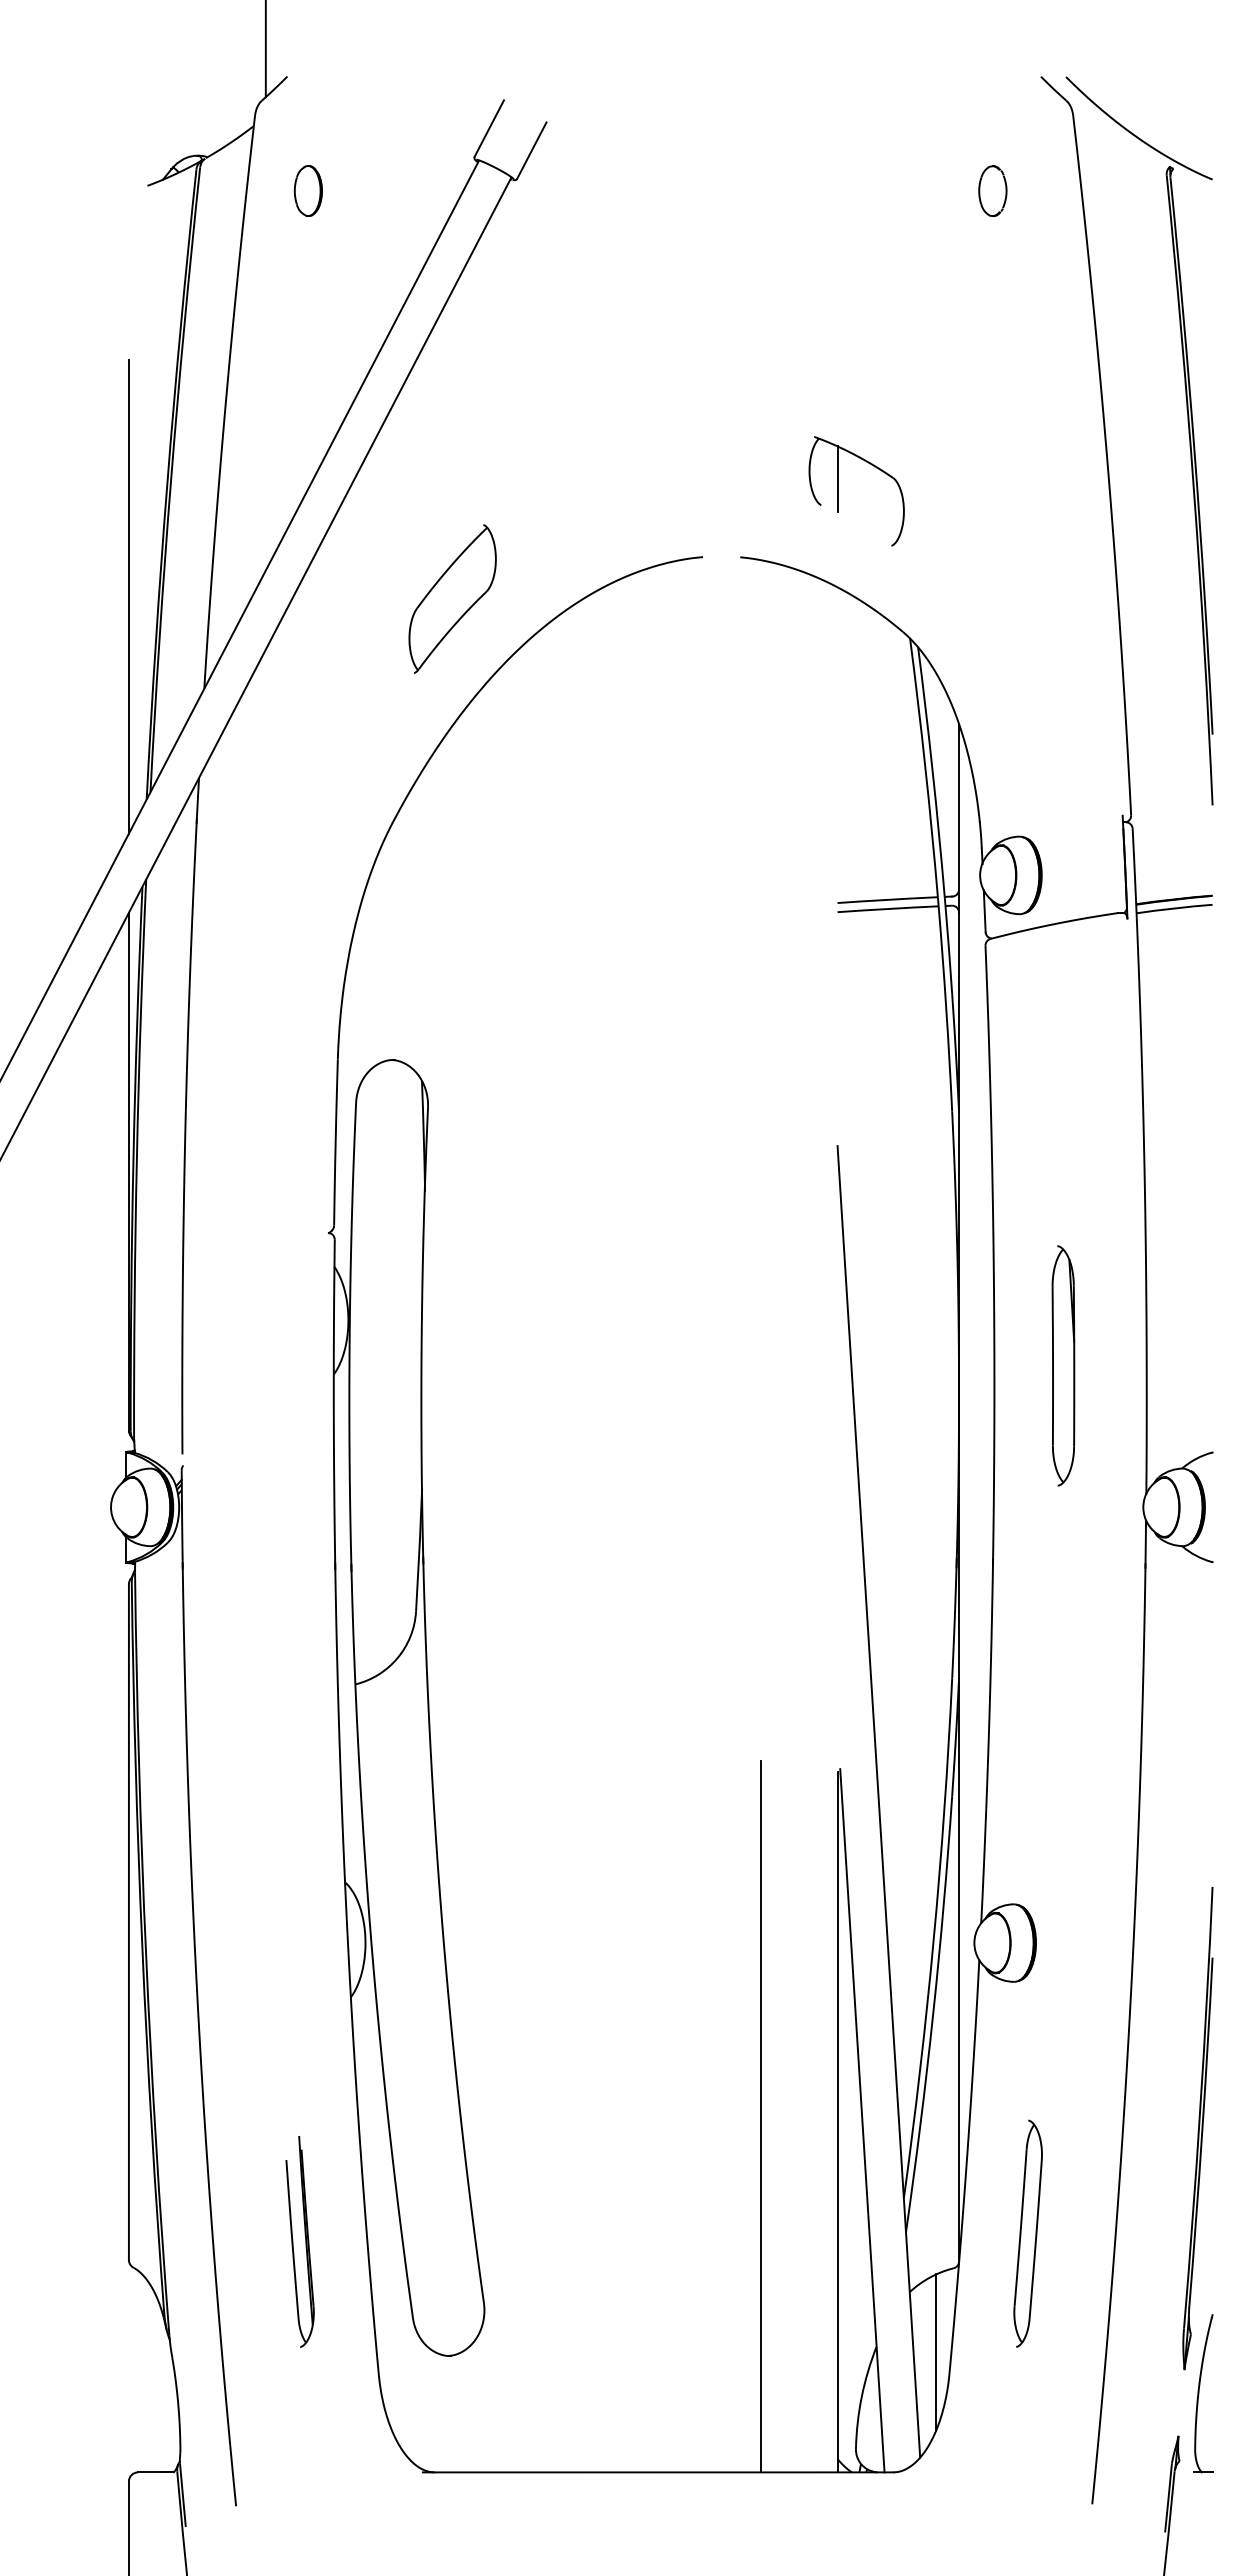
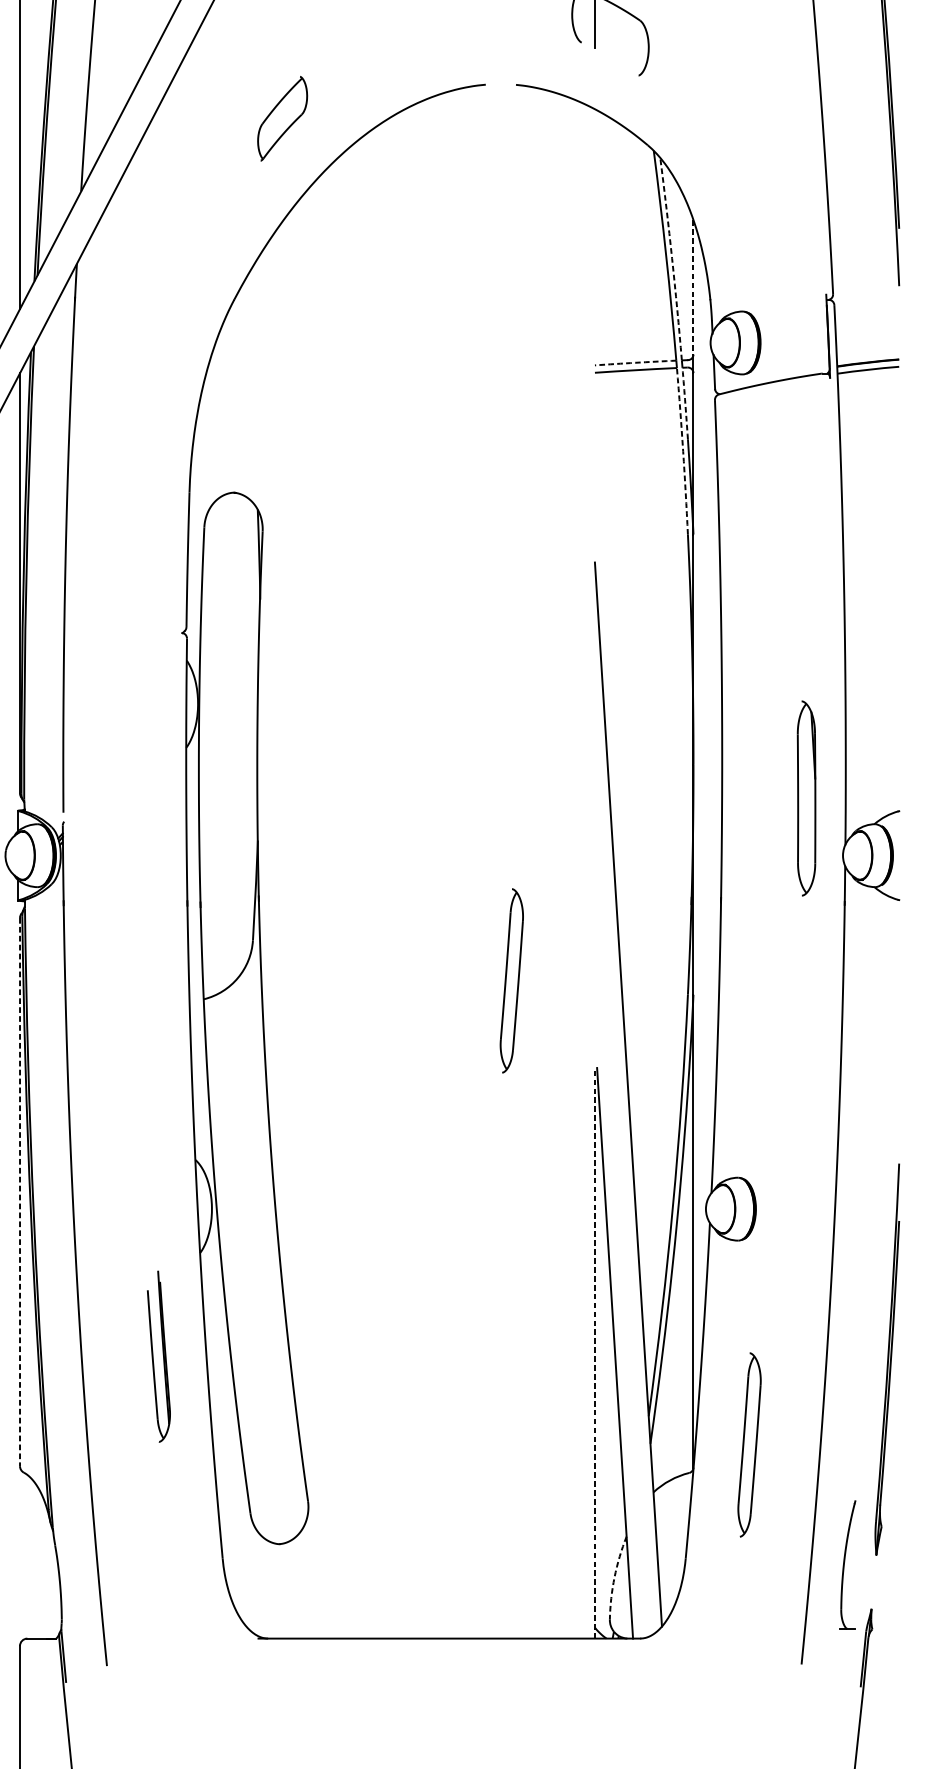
part: (452, 598) -> (282, 118), size x0.7
arc: (932, 771) -> (671, 258), solid -> dashed
line: (959, 806) -> (693, 287), solid -> dashed
arc: (887, 899) -> (635, 362), solid -> dashed
arc: (949, 950) -> (685, 403), solid -> dashed
arc: (946, 1008) -> (683, 450), solid -> dashed
part: (1063, 1365) -> (806, 798), moved
part: (734, 1661) -> (511, 980), added
line: (128, 1922) -> (19, 1192), solid -> dashed
line: (760, 2116) -> (532, 1349), removed
line: (837, 2121) -> (594, 1353), solid -> dashed
part: (299, 2241) -> (158, 1356), moved
line: (936, 2352) -> (675, 1541), removed
part: (1203, 2393) -> (848, 1564), moved
arc: (861, 2396) -> (614, 1577), solid -> dashed

